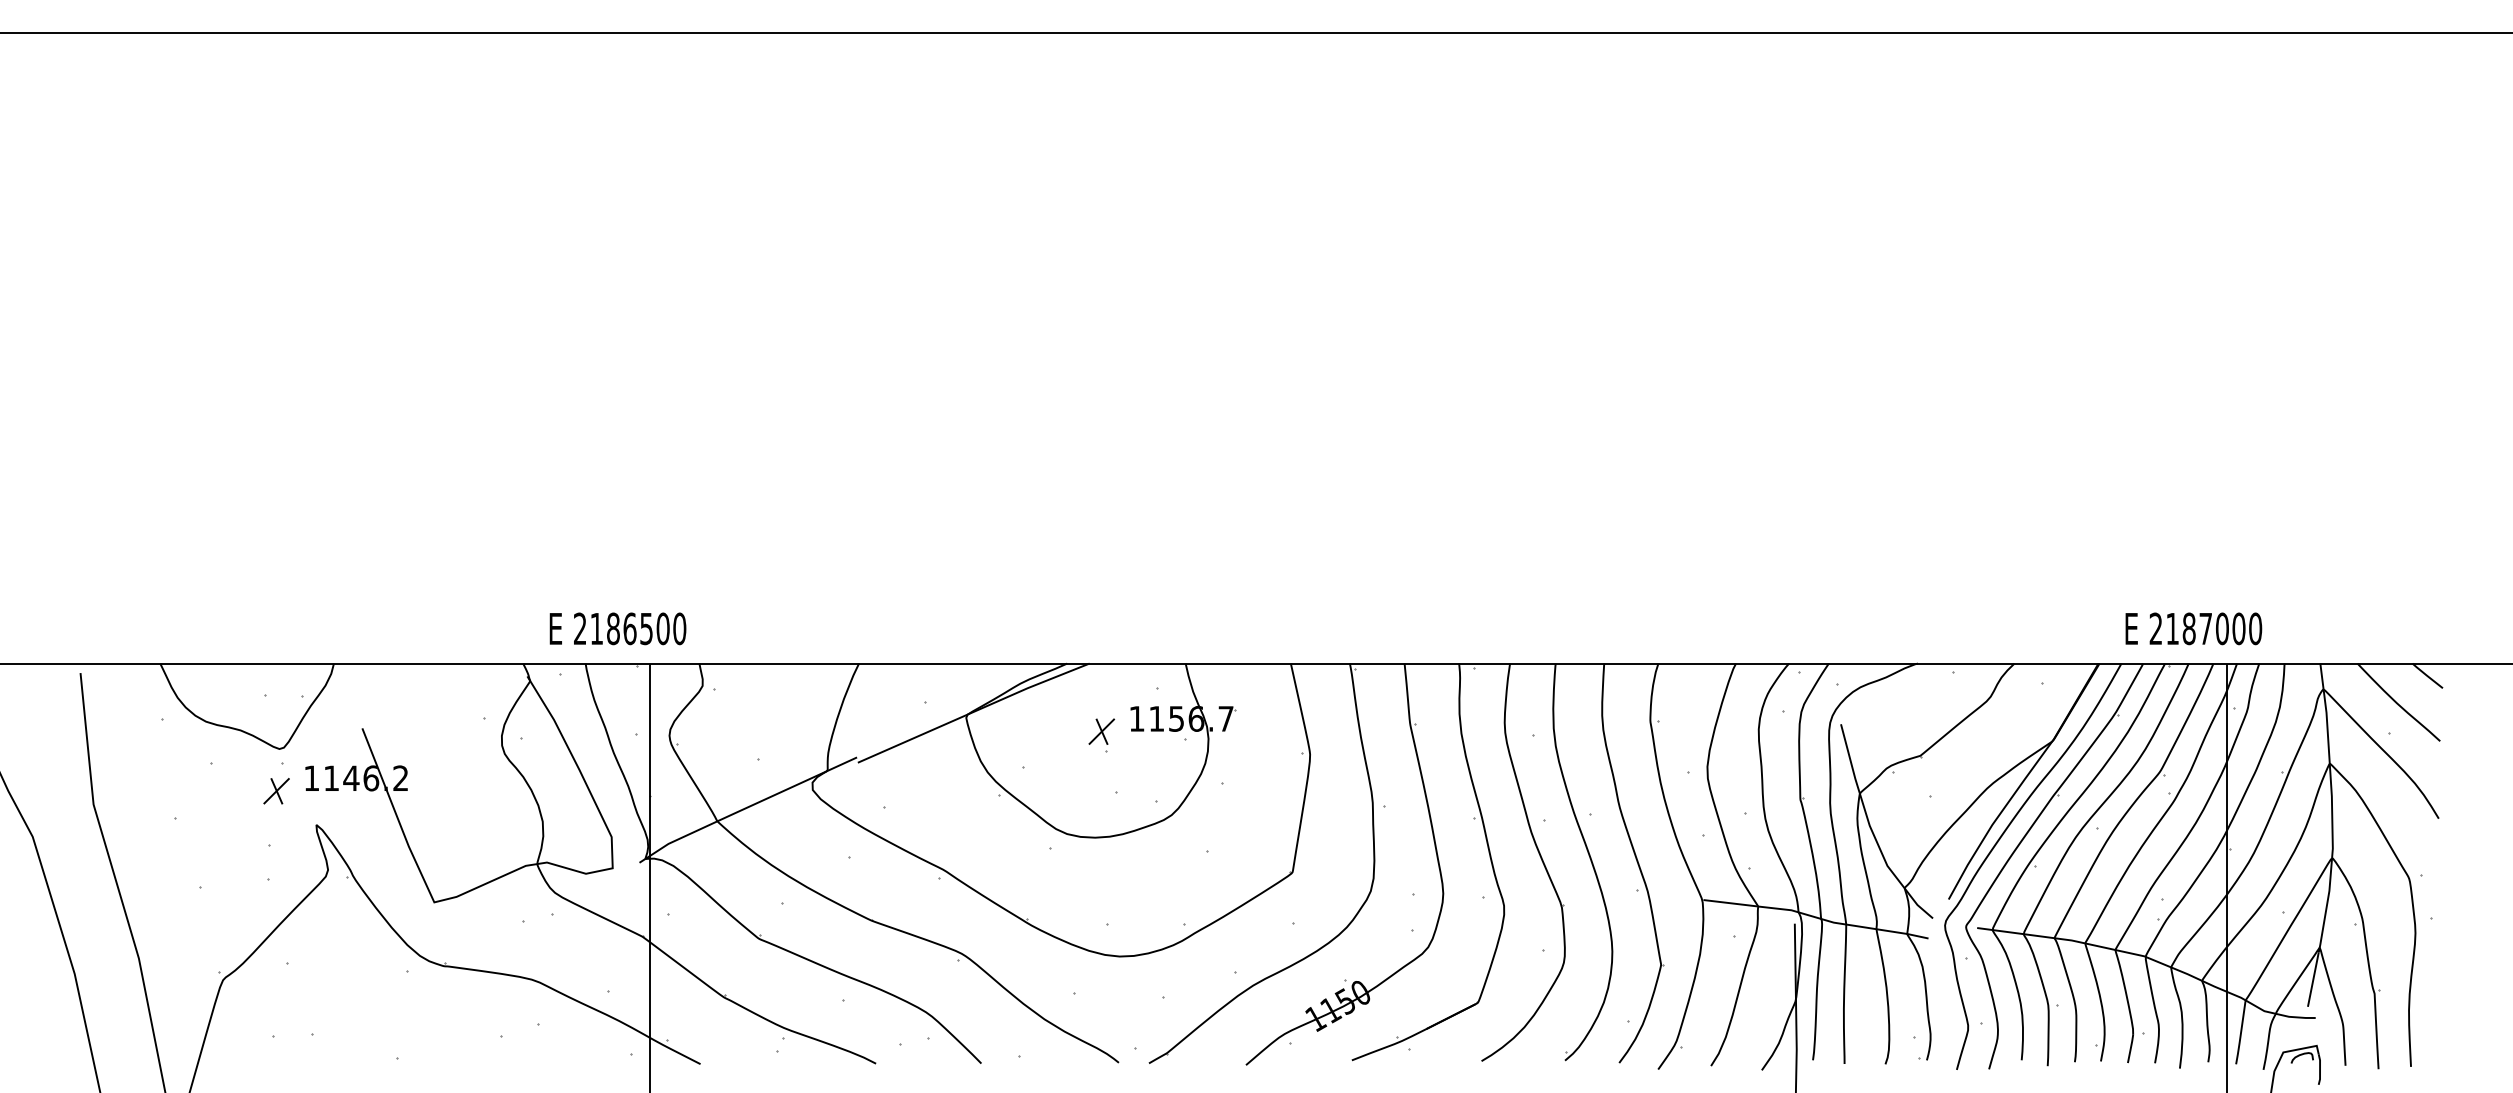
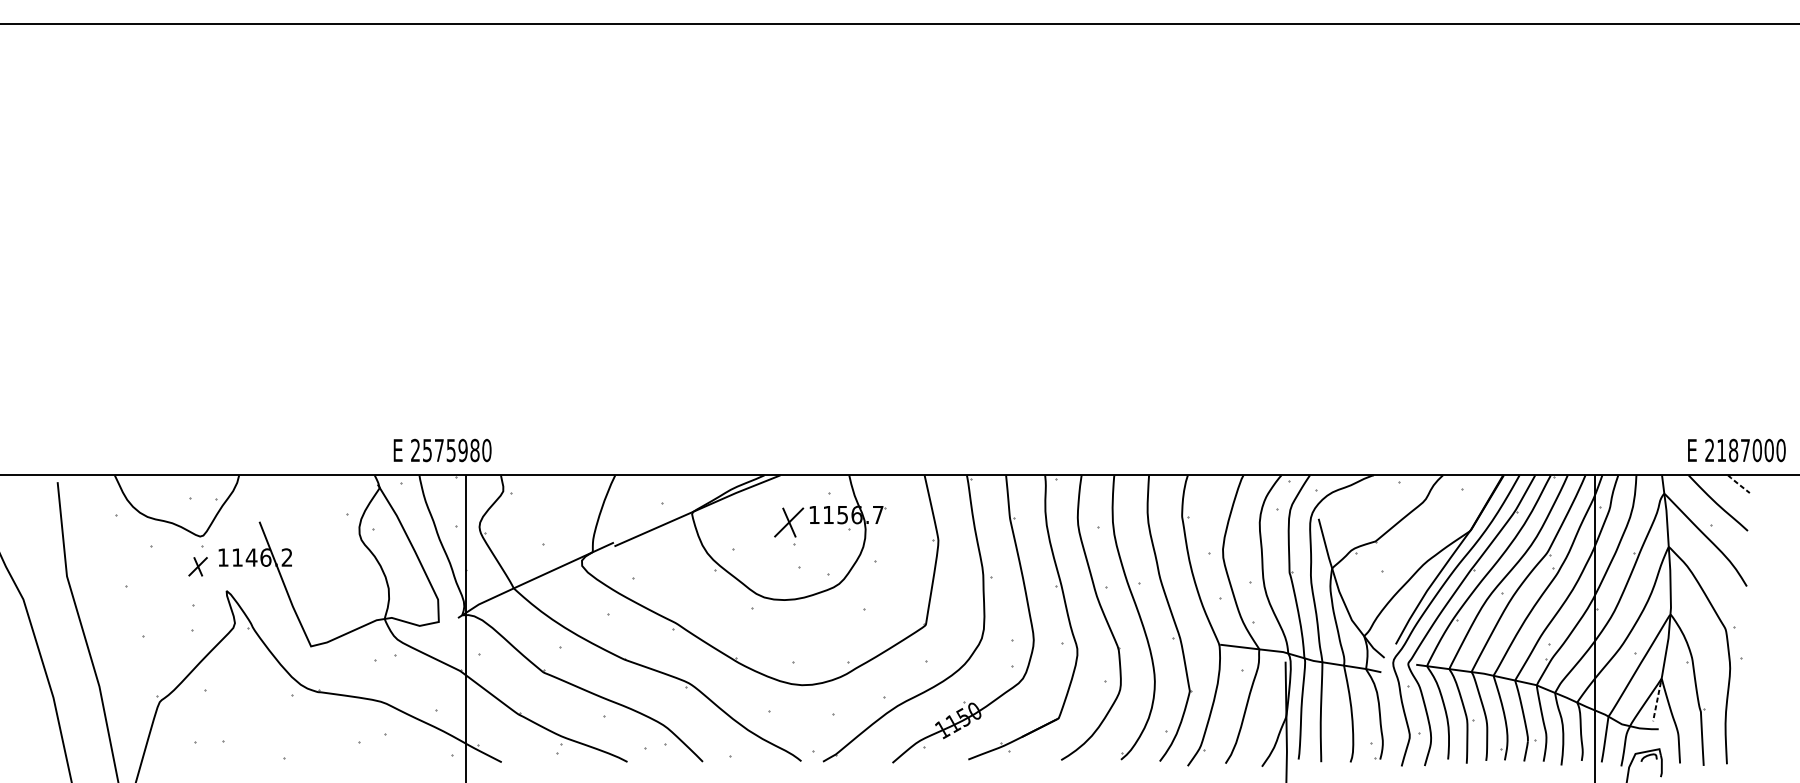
text: (629, 628) -> (450, 450), 2186500 -> 2575980
text: (2193, 628) -> (1736, 450), moved
line: (2426, 675) -> (1738, 483), solid -> dashed
part: (1101, 735) -> (788, 526), size x1.6
line: (2313, 979) -> (1657, 701), solid -> dashed

